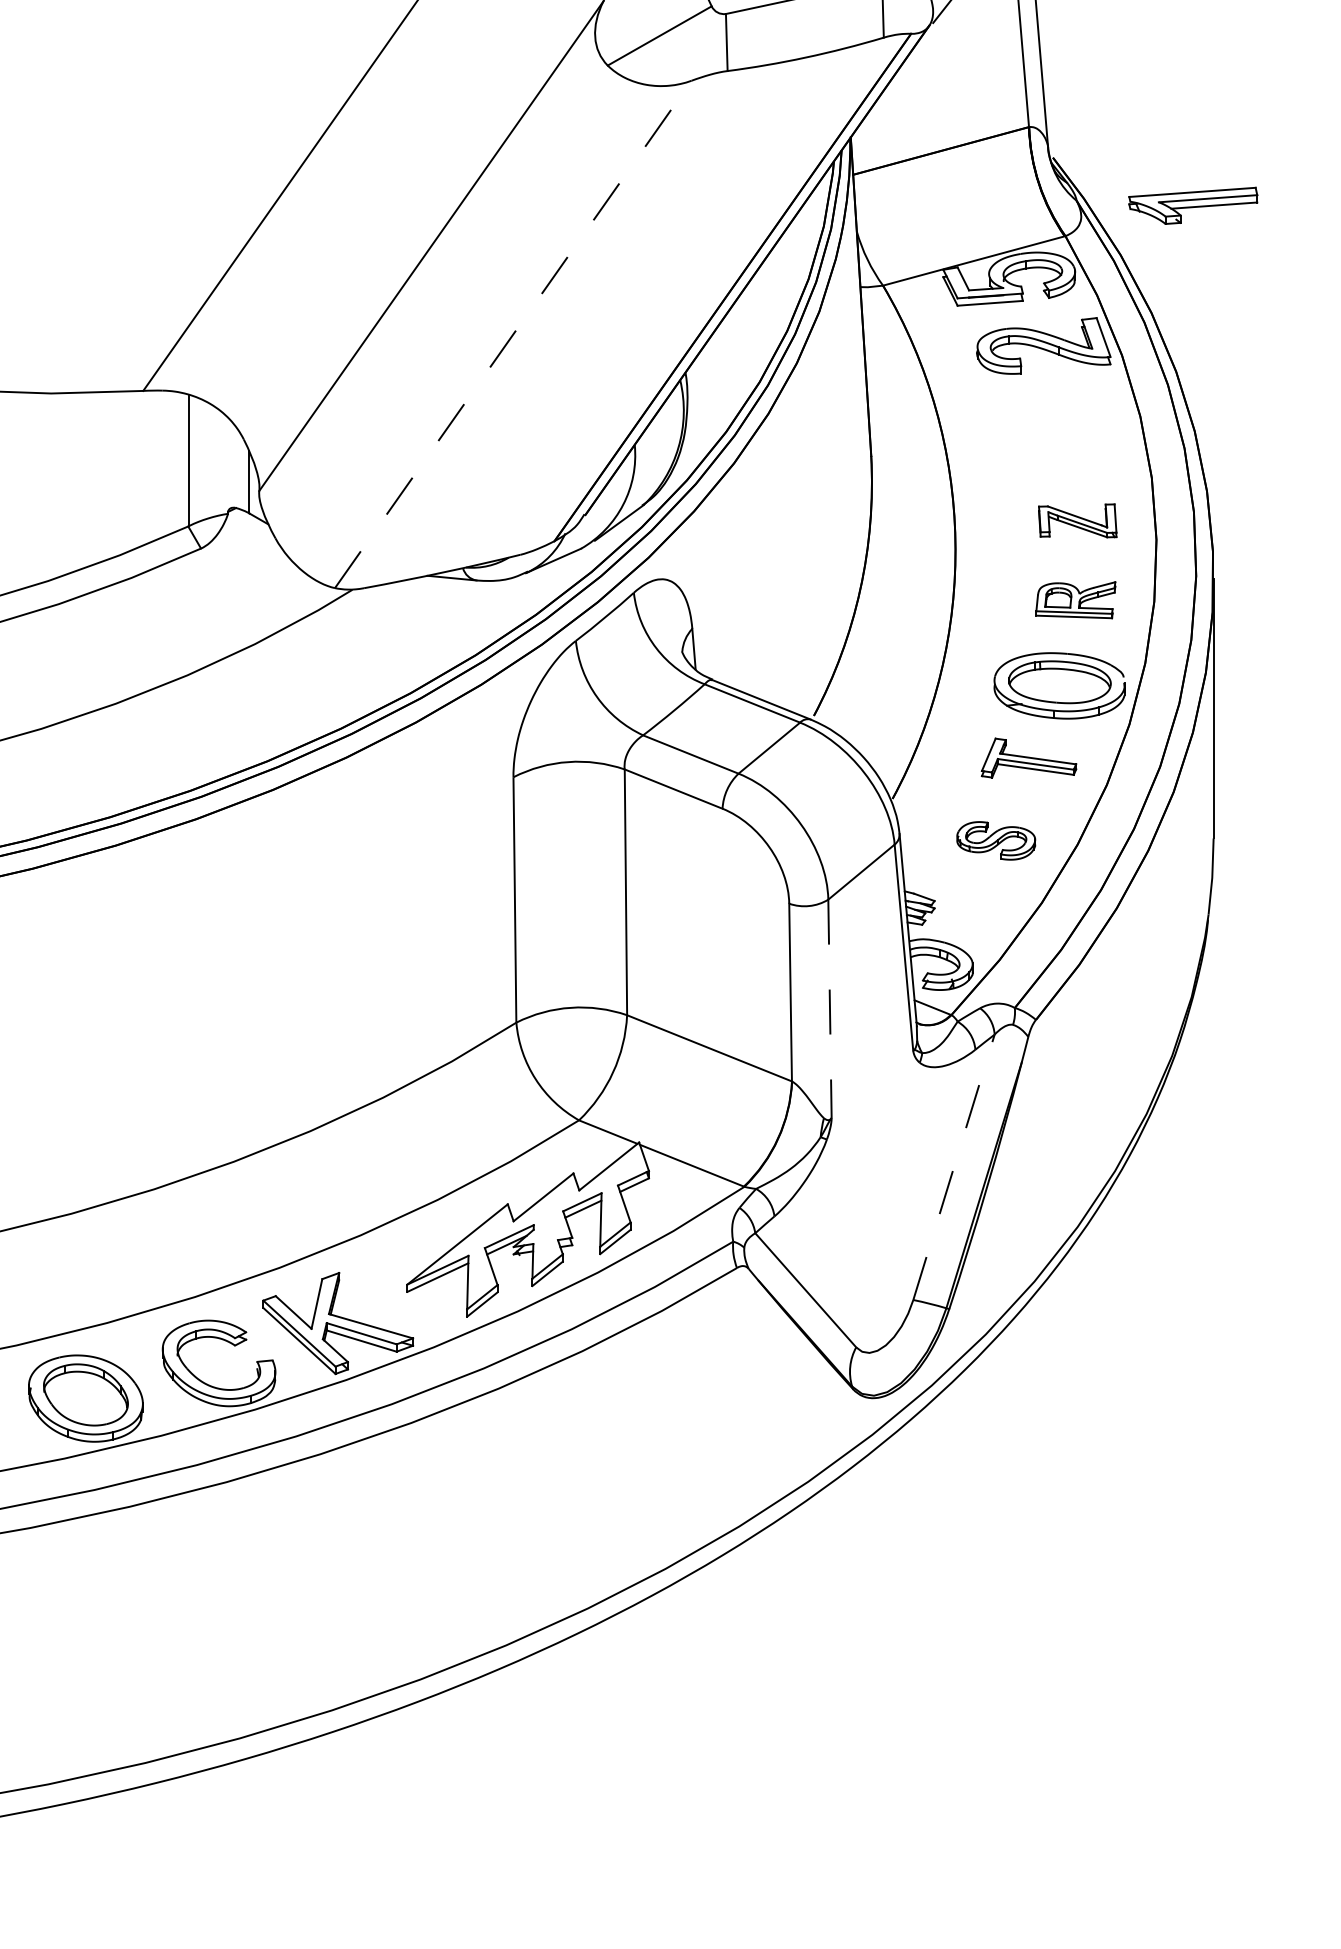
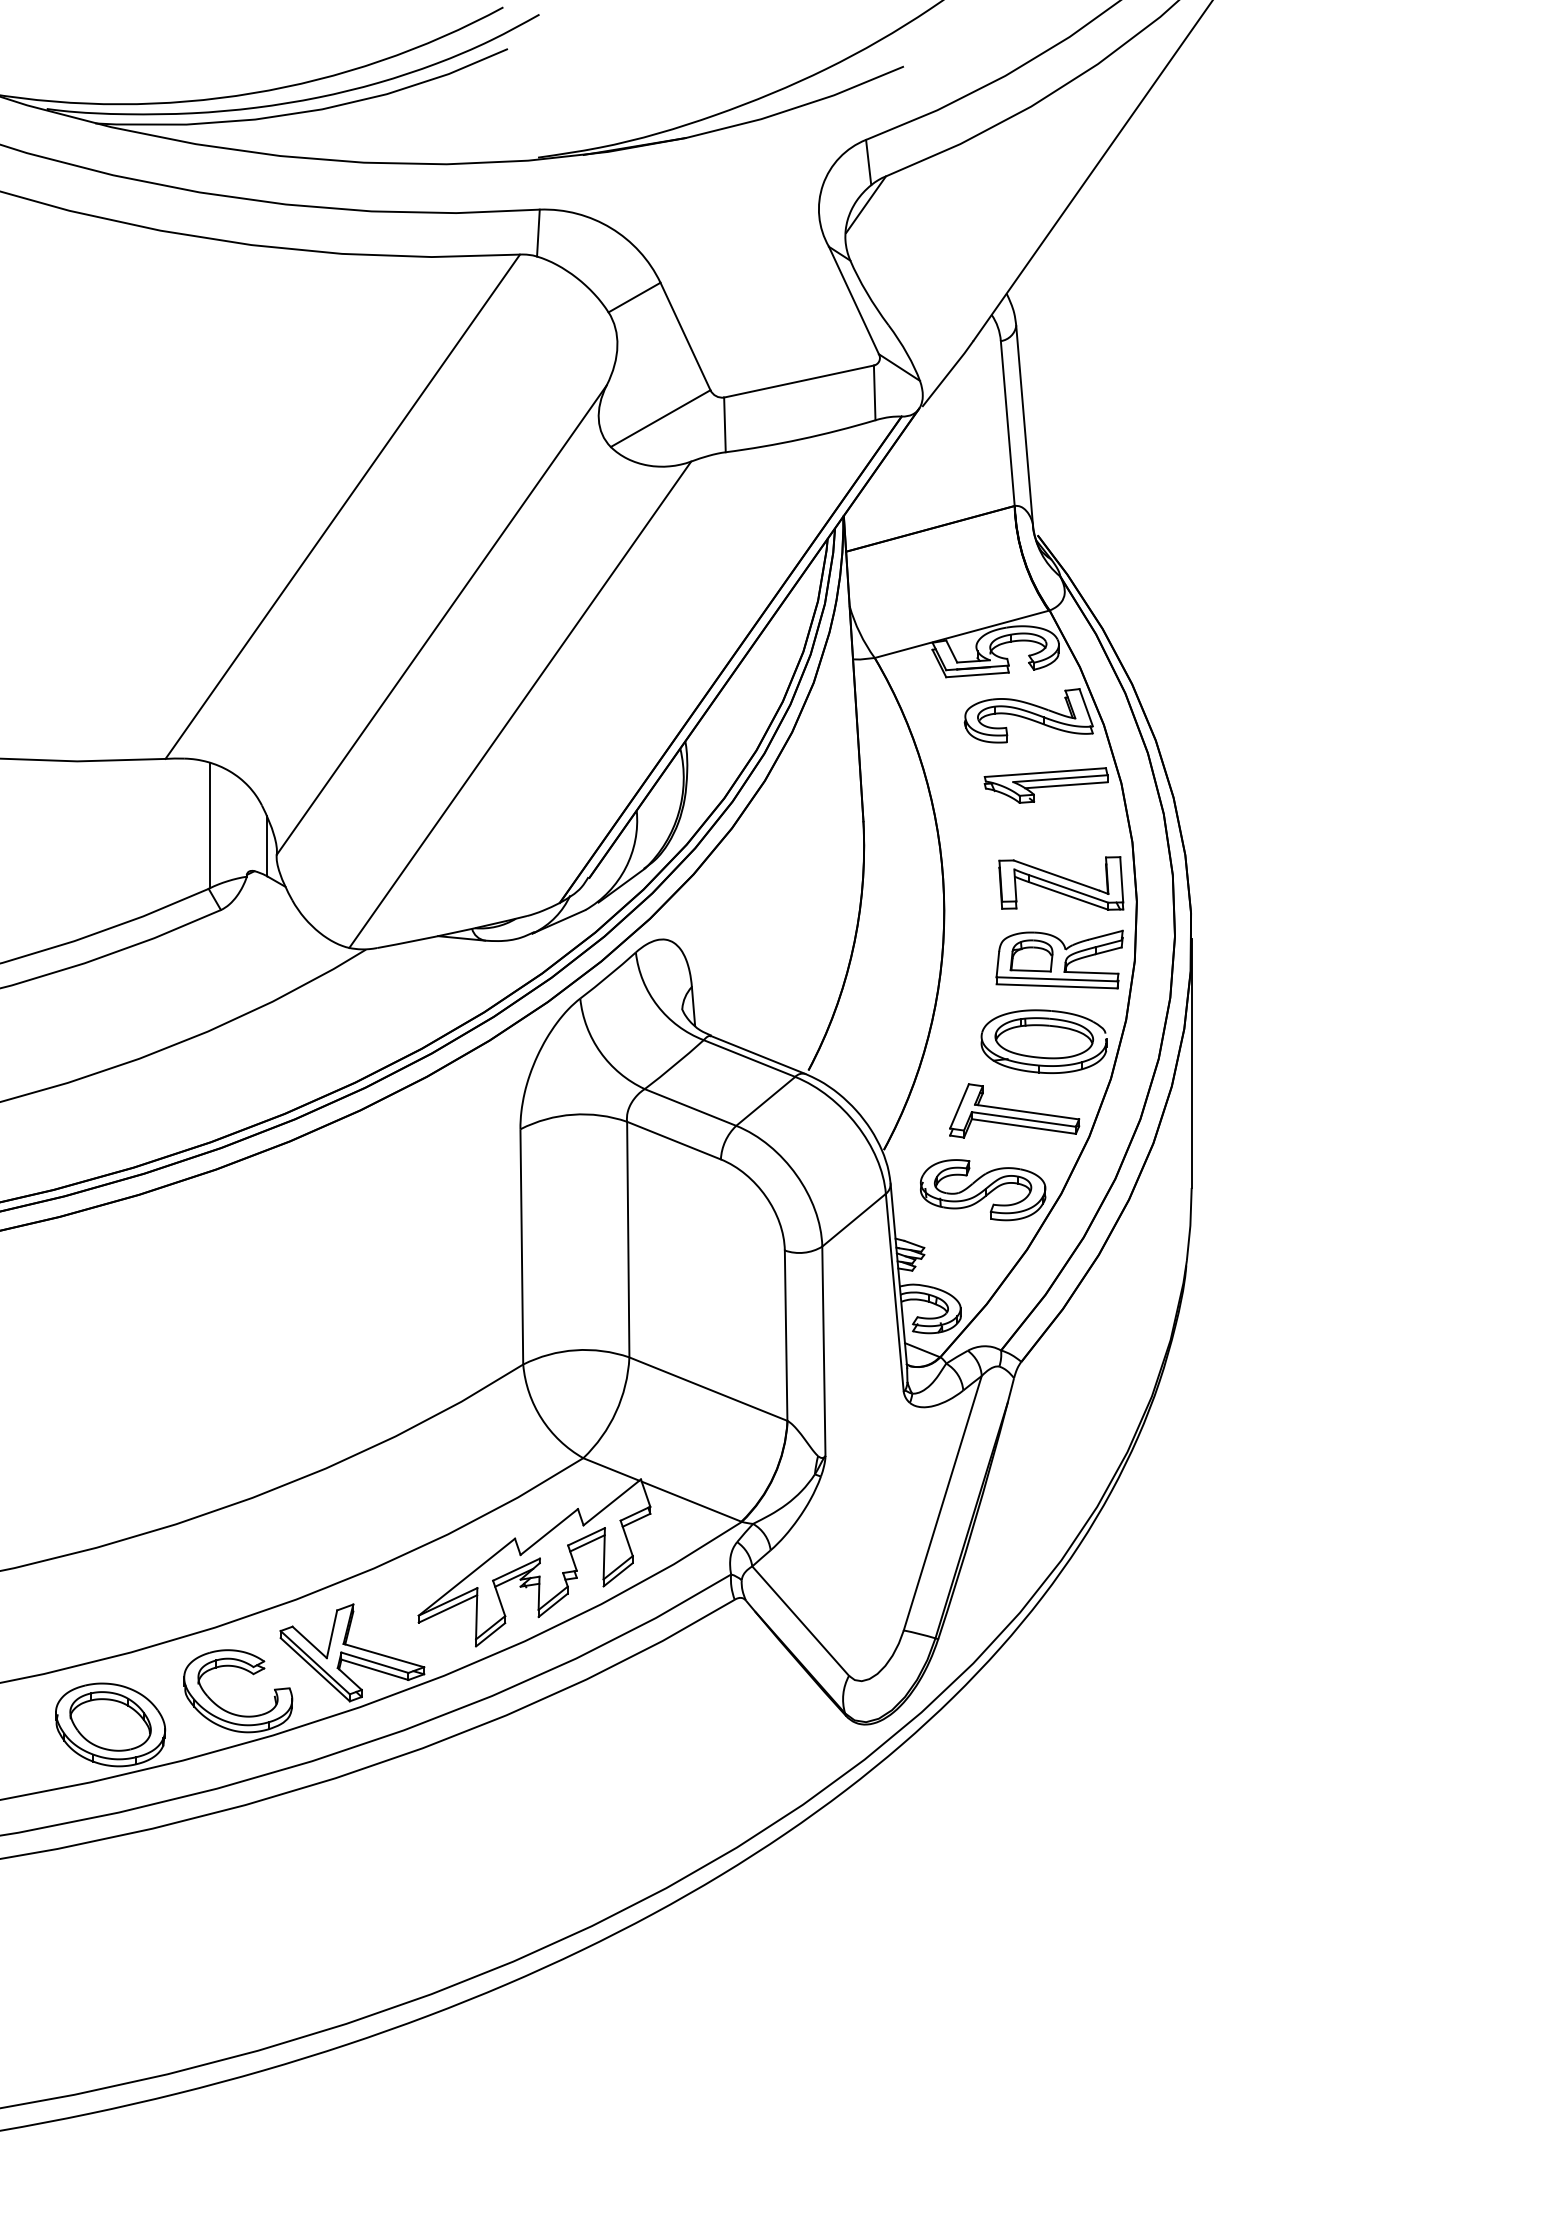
part: (1192, 205) -> (1045, 785), moved
line: (513, 334) -> (520, 704), dashed -> solid
part: (1077, 520) -> (1061, 883), size x1.67
part: (1075, 600) -> (1059, 959), size x1.67
part: (1028, 757) -> (1014, 1110), size x1.43
part: (996, 841) -> (983, 1190), size x1.67
line: (829, 1009) -> (823, 1351), dashed -> solid
line: (953, 1166) -> (942, 1502), dashed -> solid

